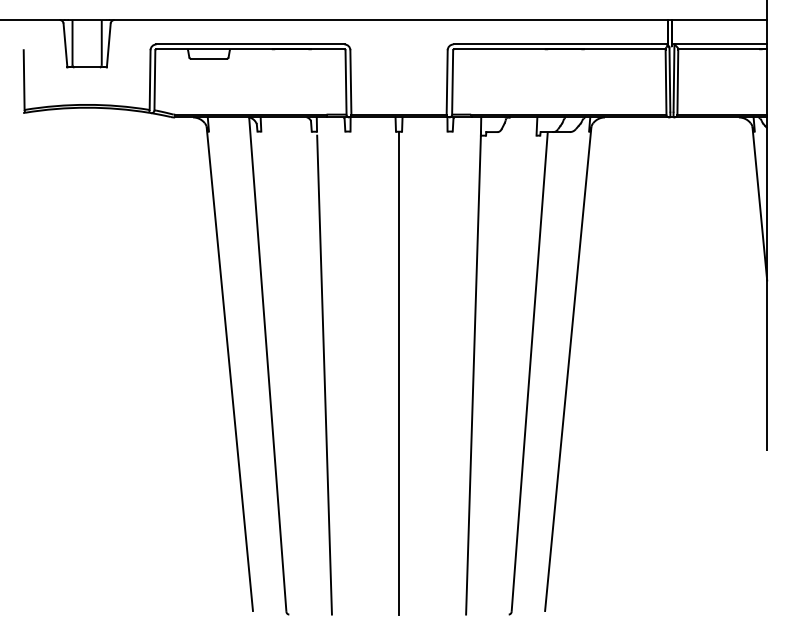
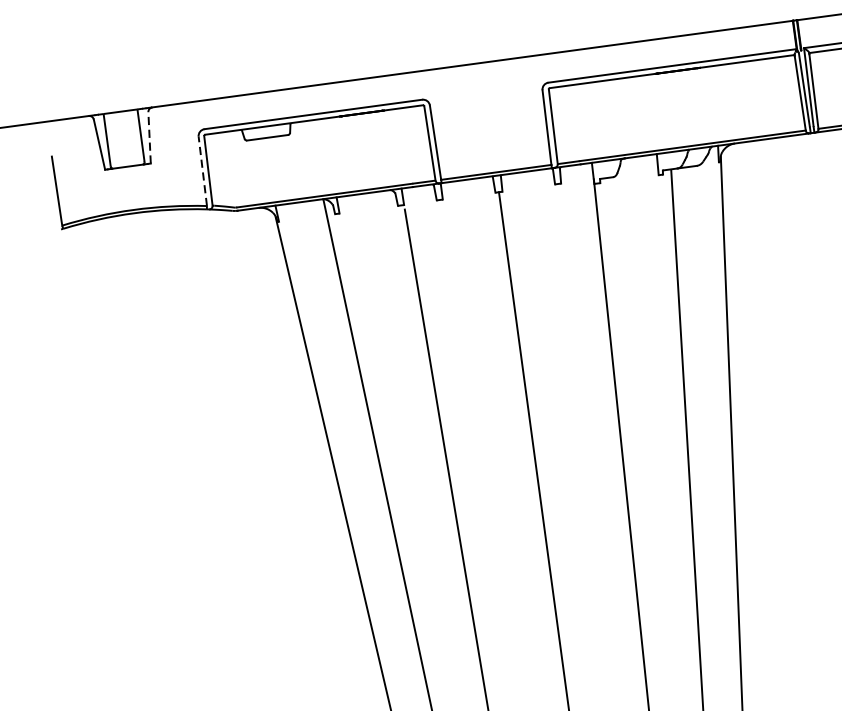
line: (108, 45) -> (149, 137), solid -> dashed
line: (150, 80) -> (203, 171), solid -> dashed

